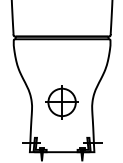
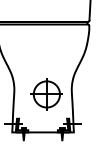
part: (61, 102) -> (46, 94), moved

